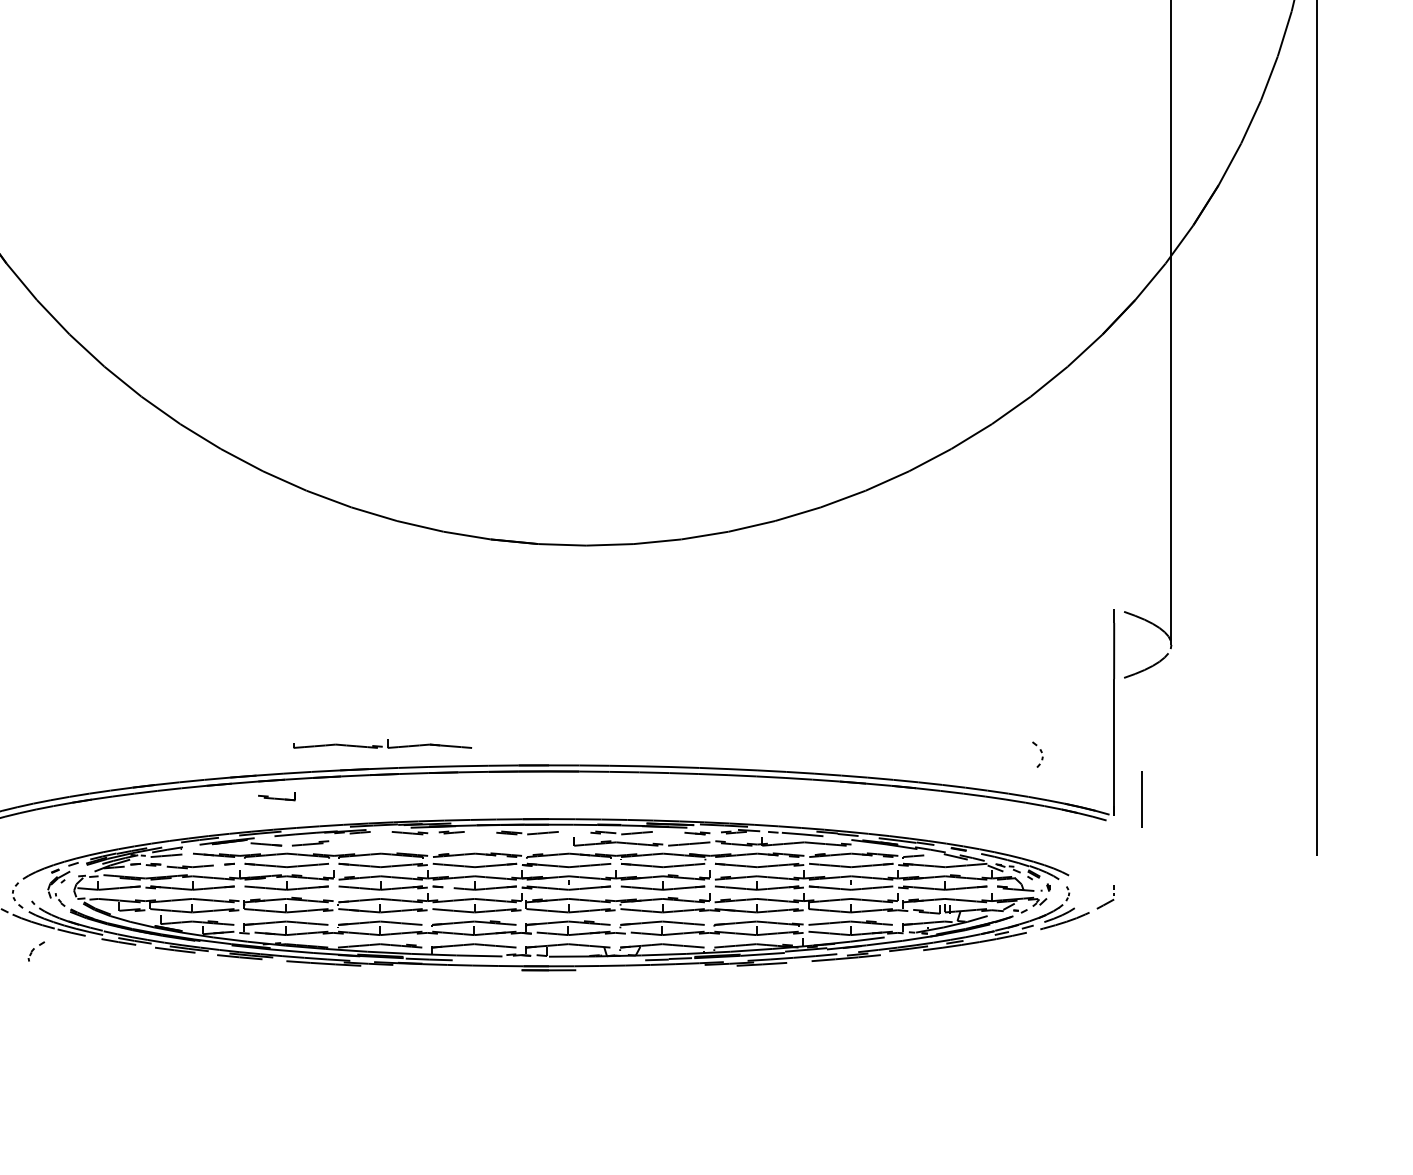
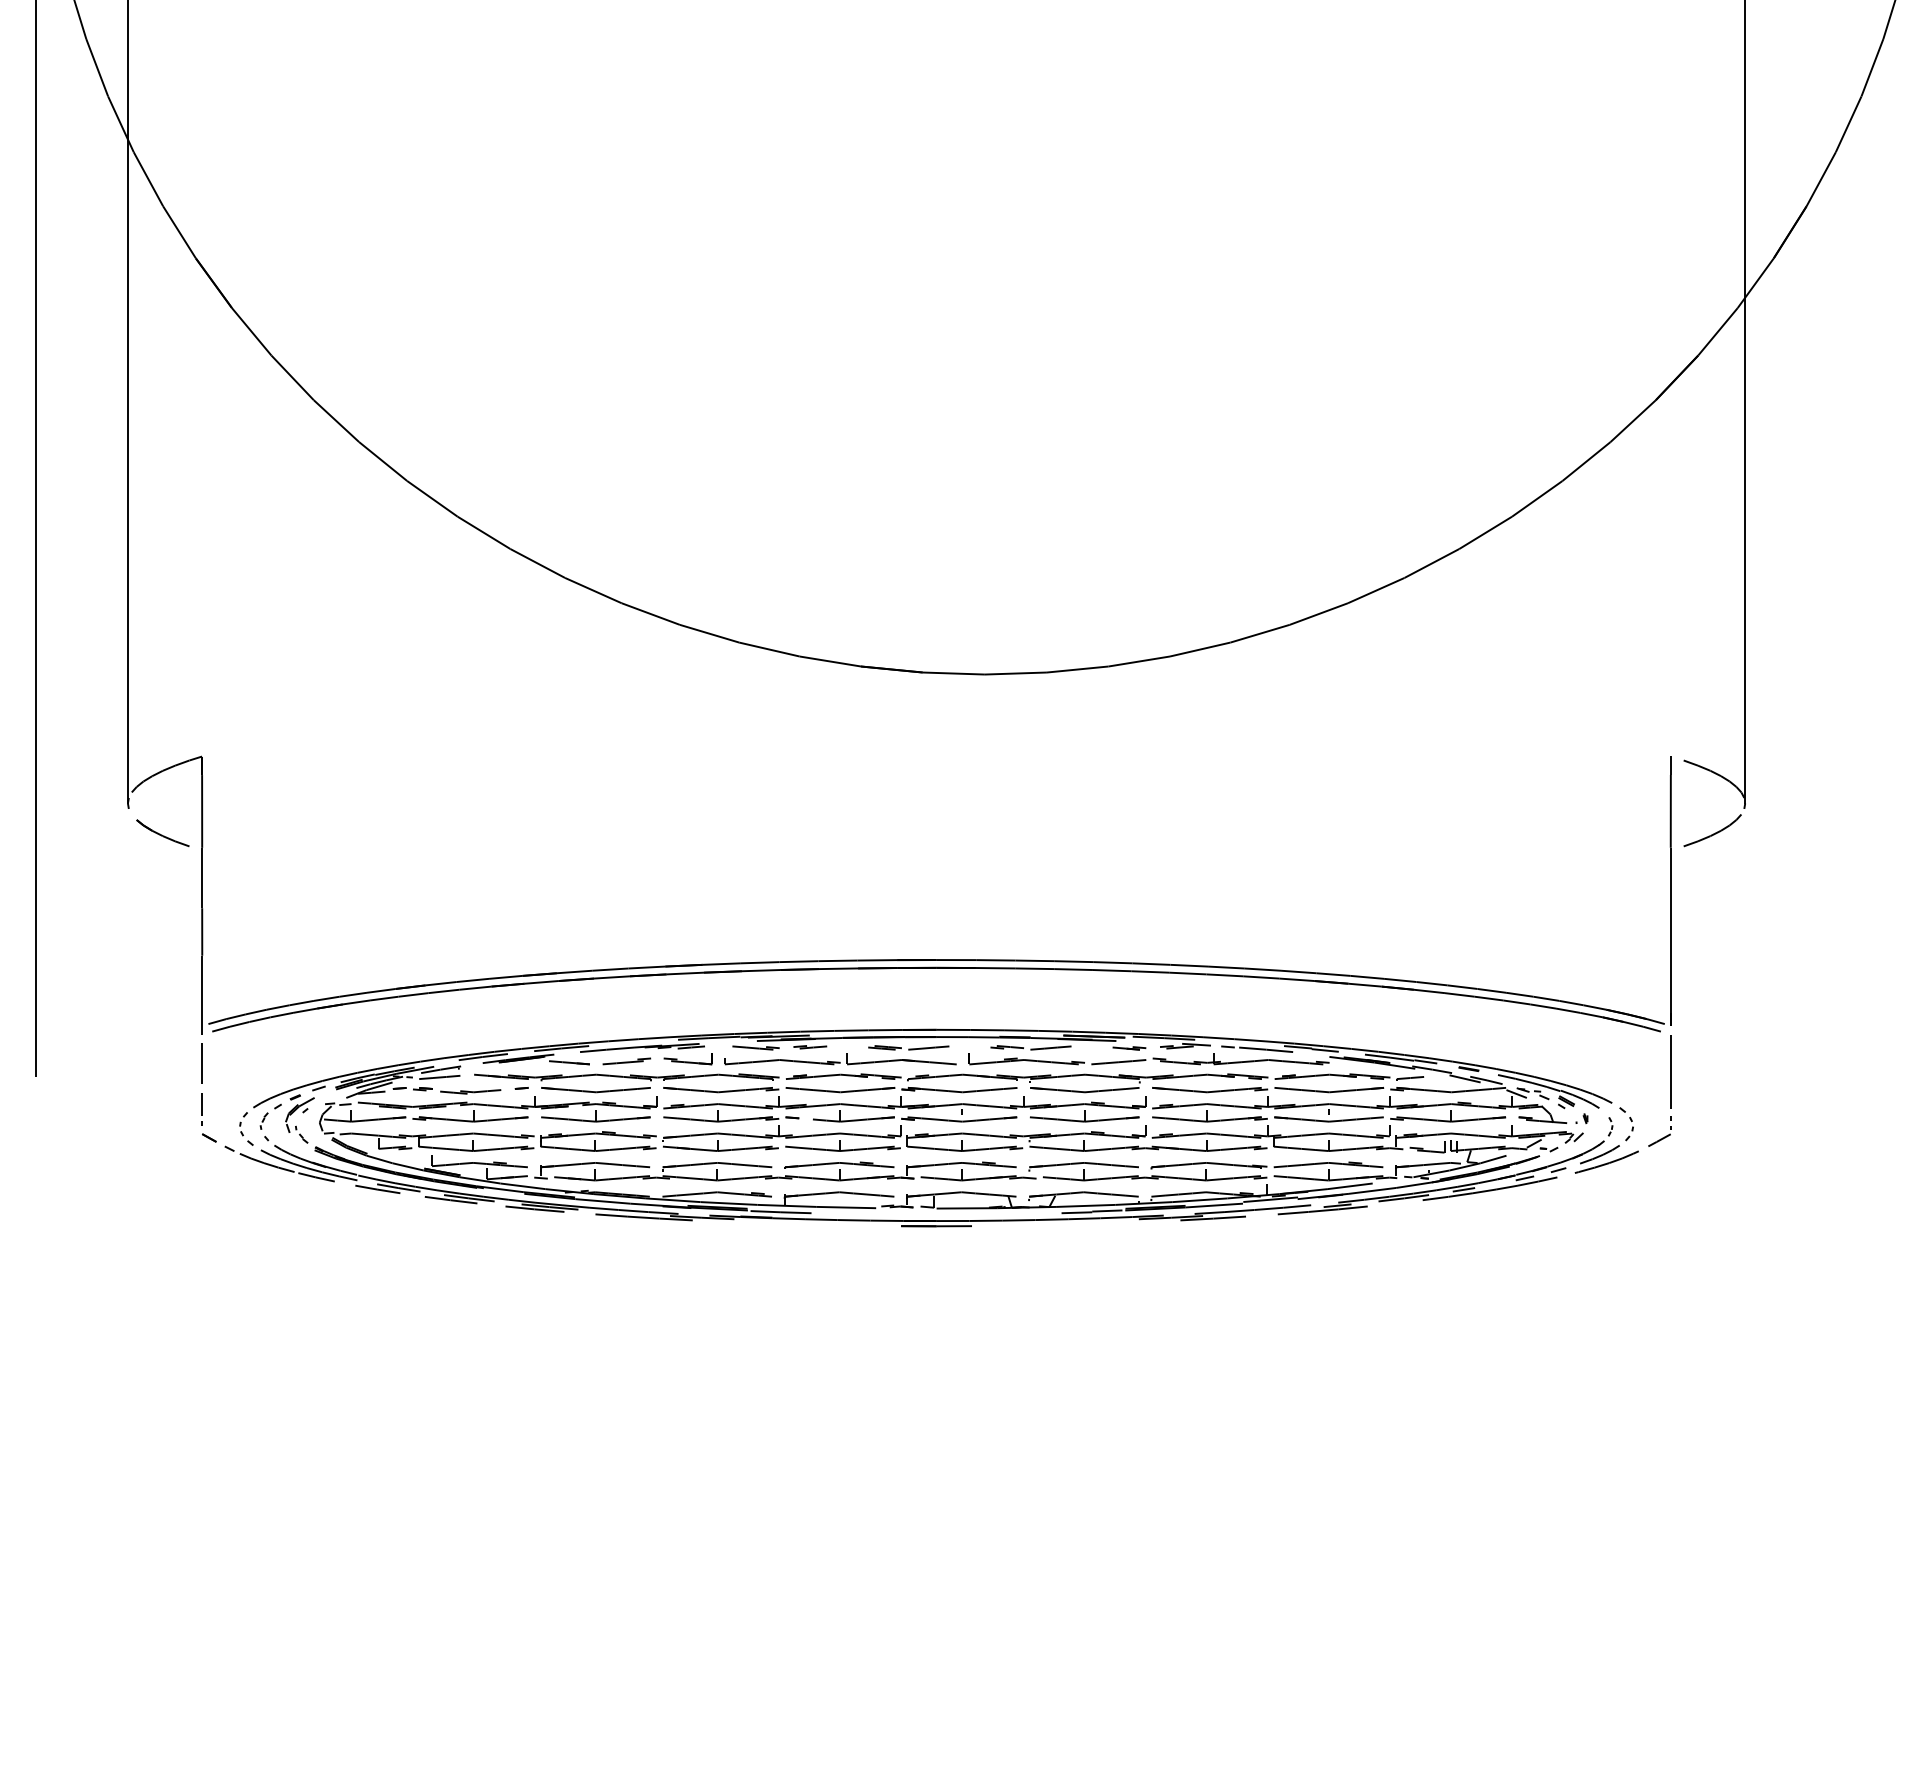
part: (382, 744) -> (840, 1059), moved
part: (1037, 754) -> (1626, 1124), moved
part: (276, 796) -> (687, 1059), moved
line: (1141, 798) -> (1670, 1071), moved
part: (36, 951) -> (270, 1116), moved

